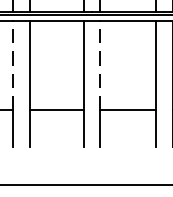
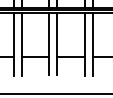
line: (13, 64) -> (13, 34), dashed -> solid
line: (99, 64) -> (56, 34), dashed -> solid

